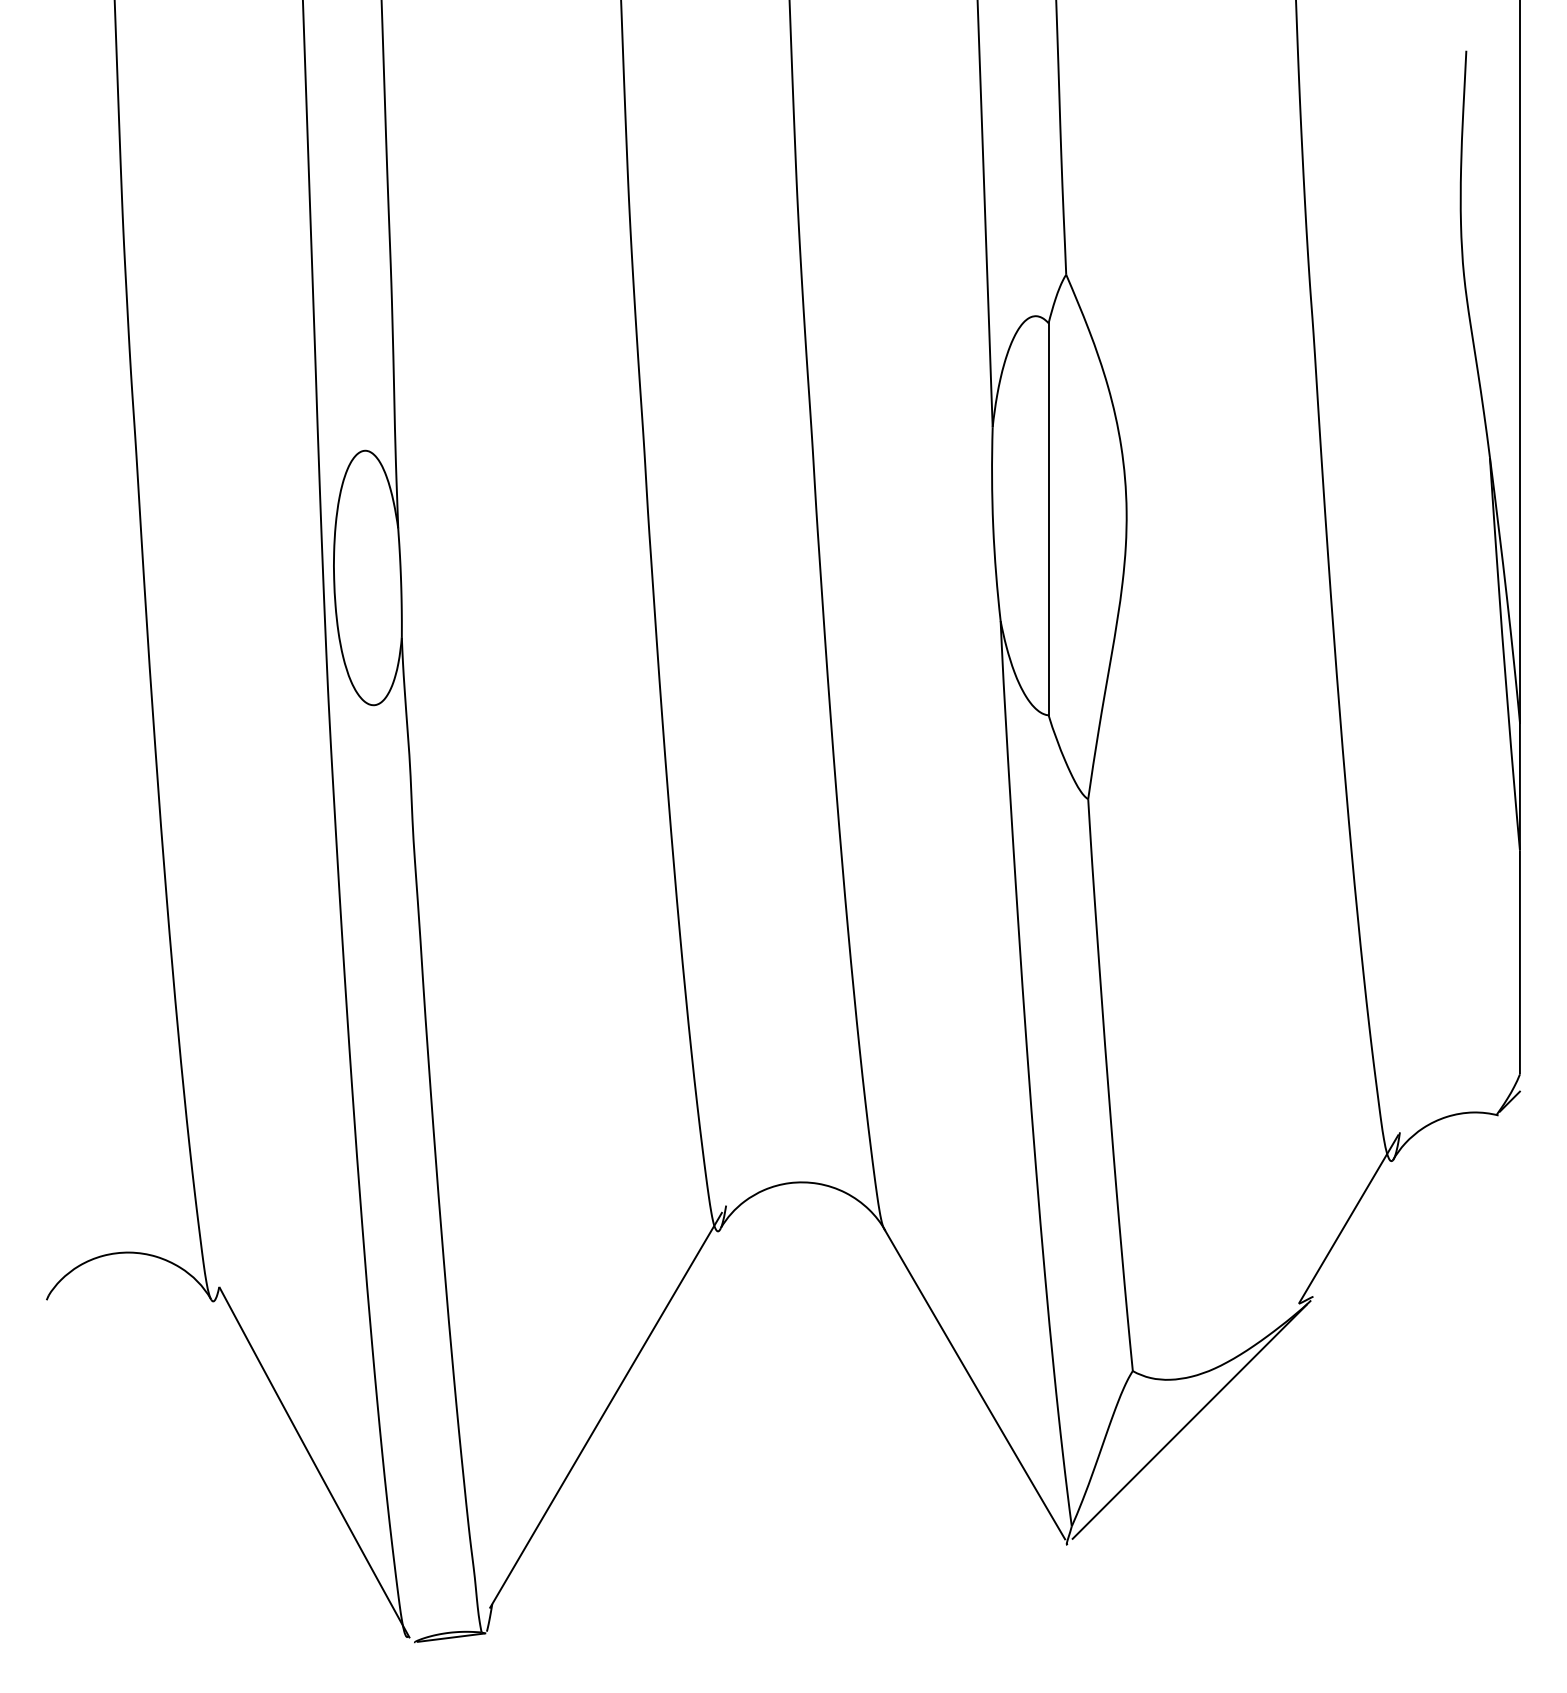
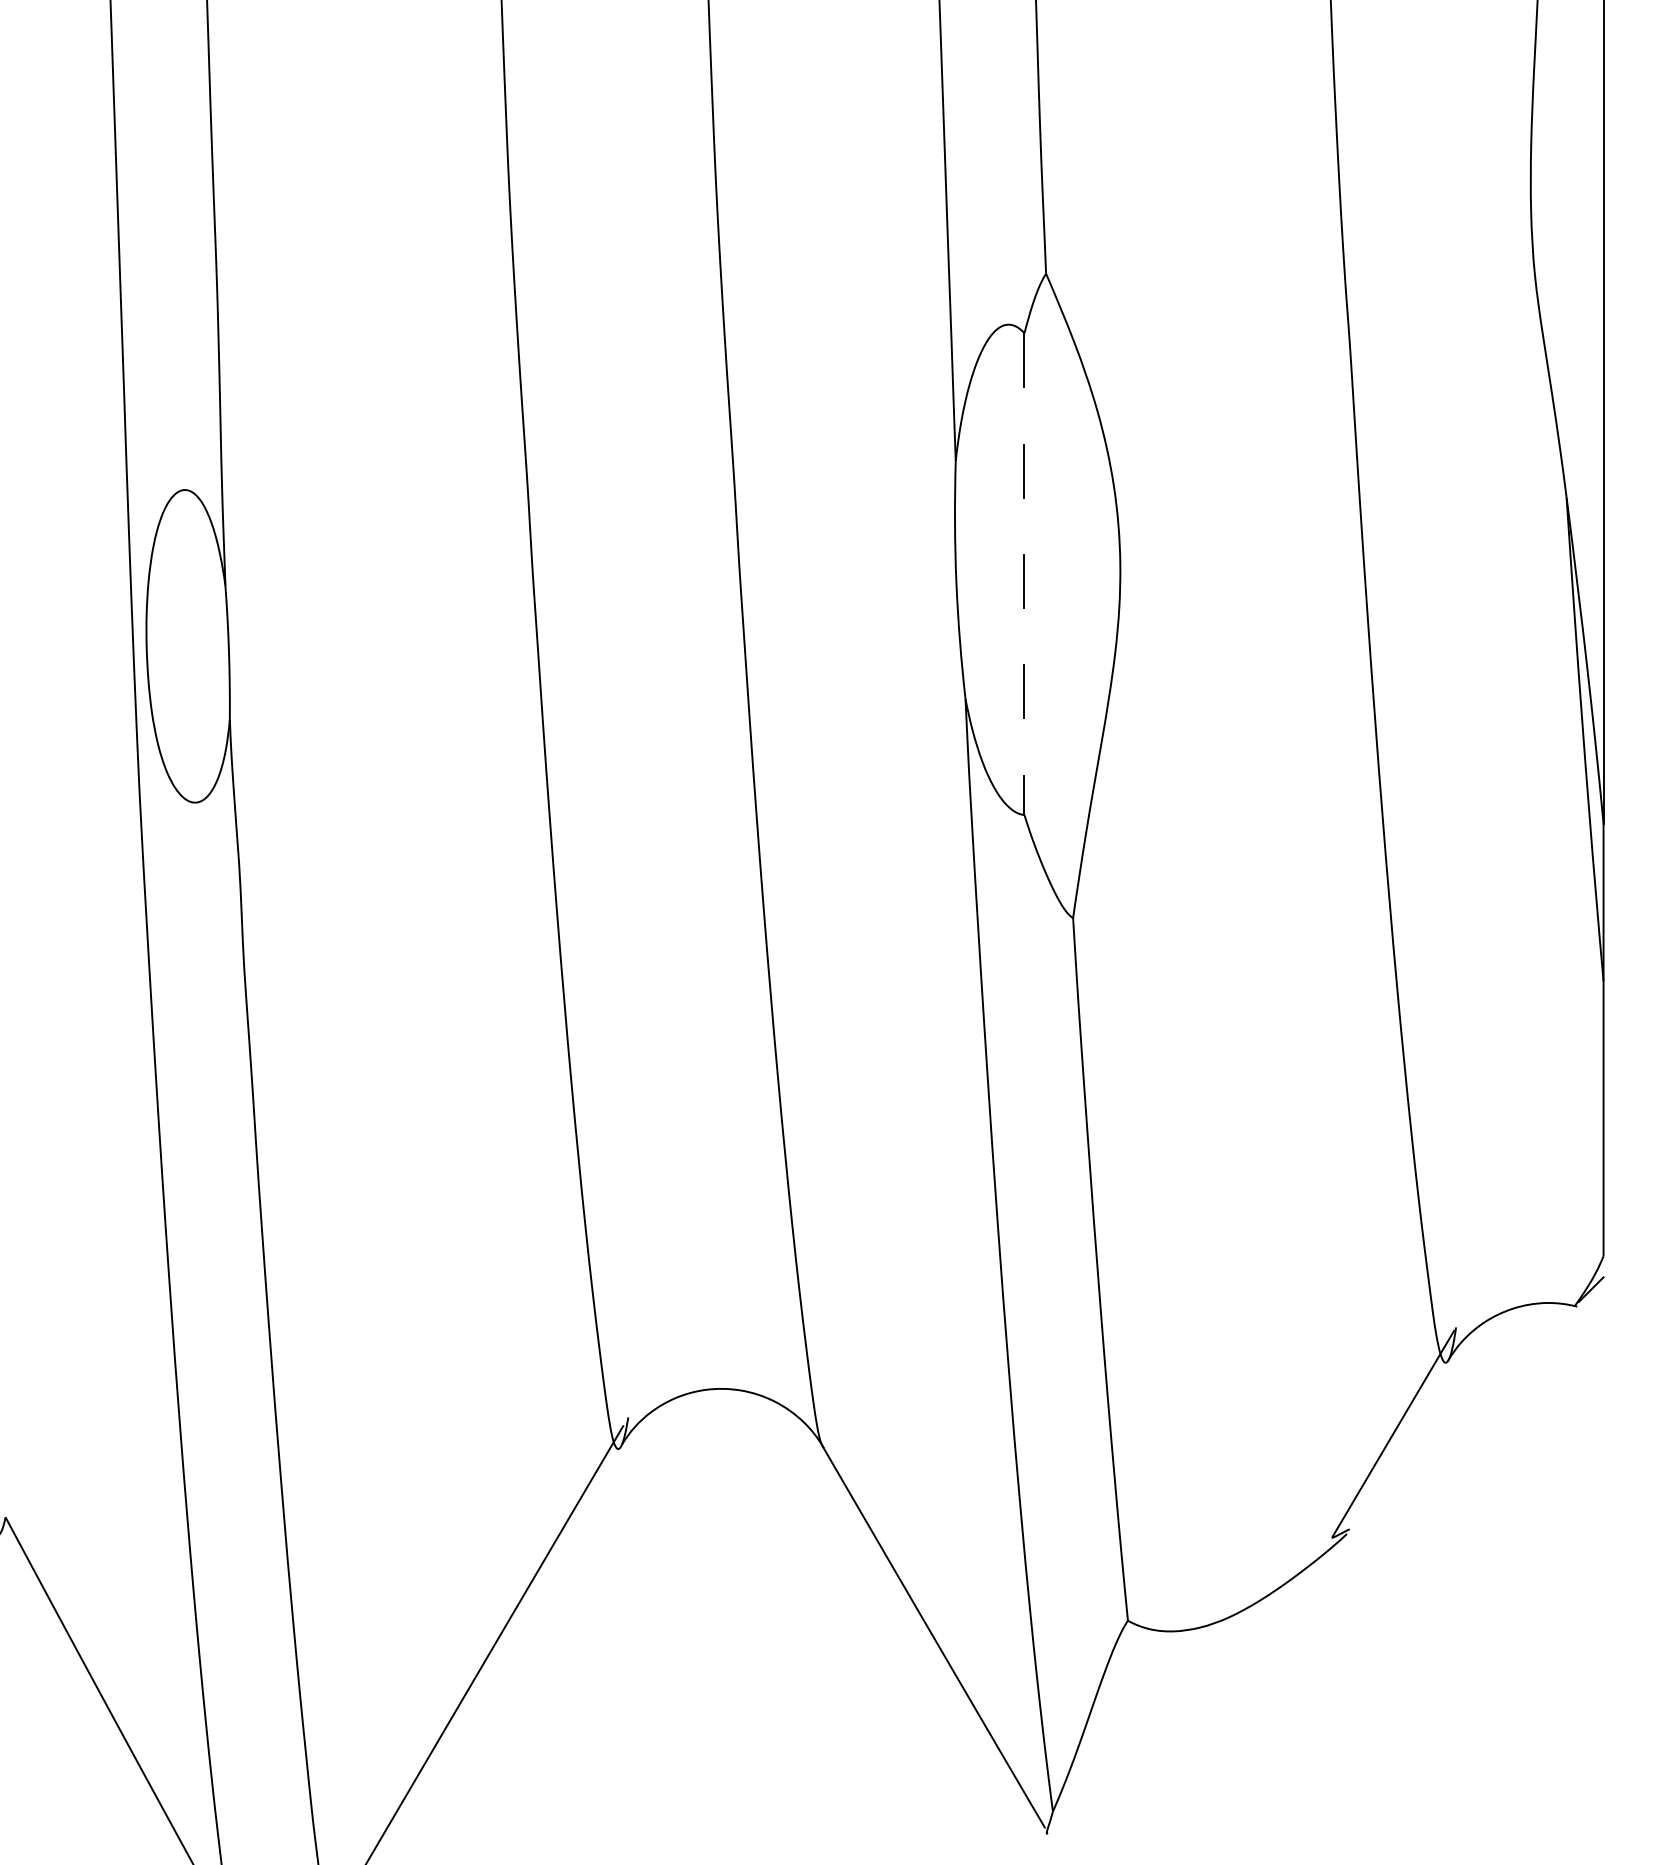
line: (1048, 519) -> (1024, 574), solid -> dashed
line: (1189, 1421) -> (1197, 1682), removed

